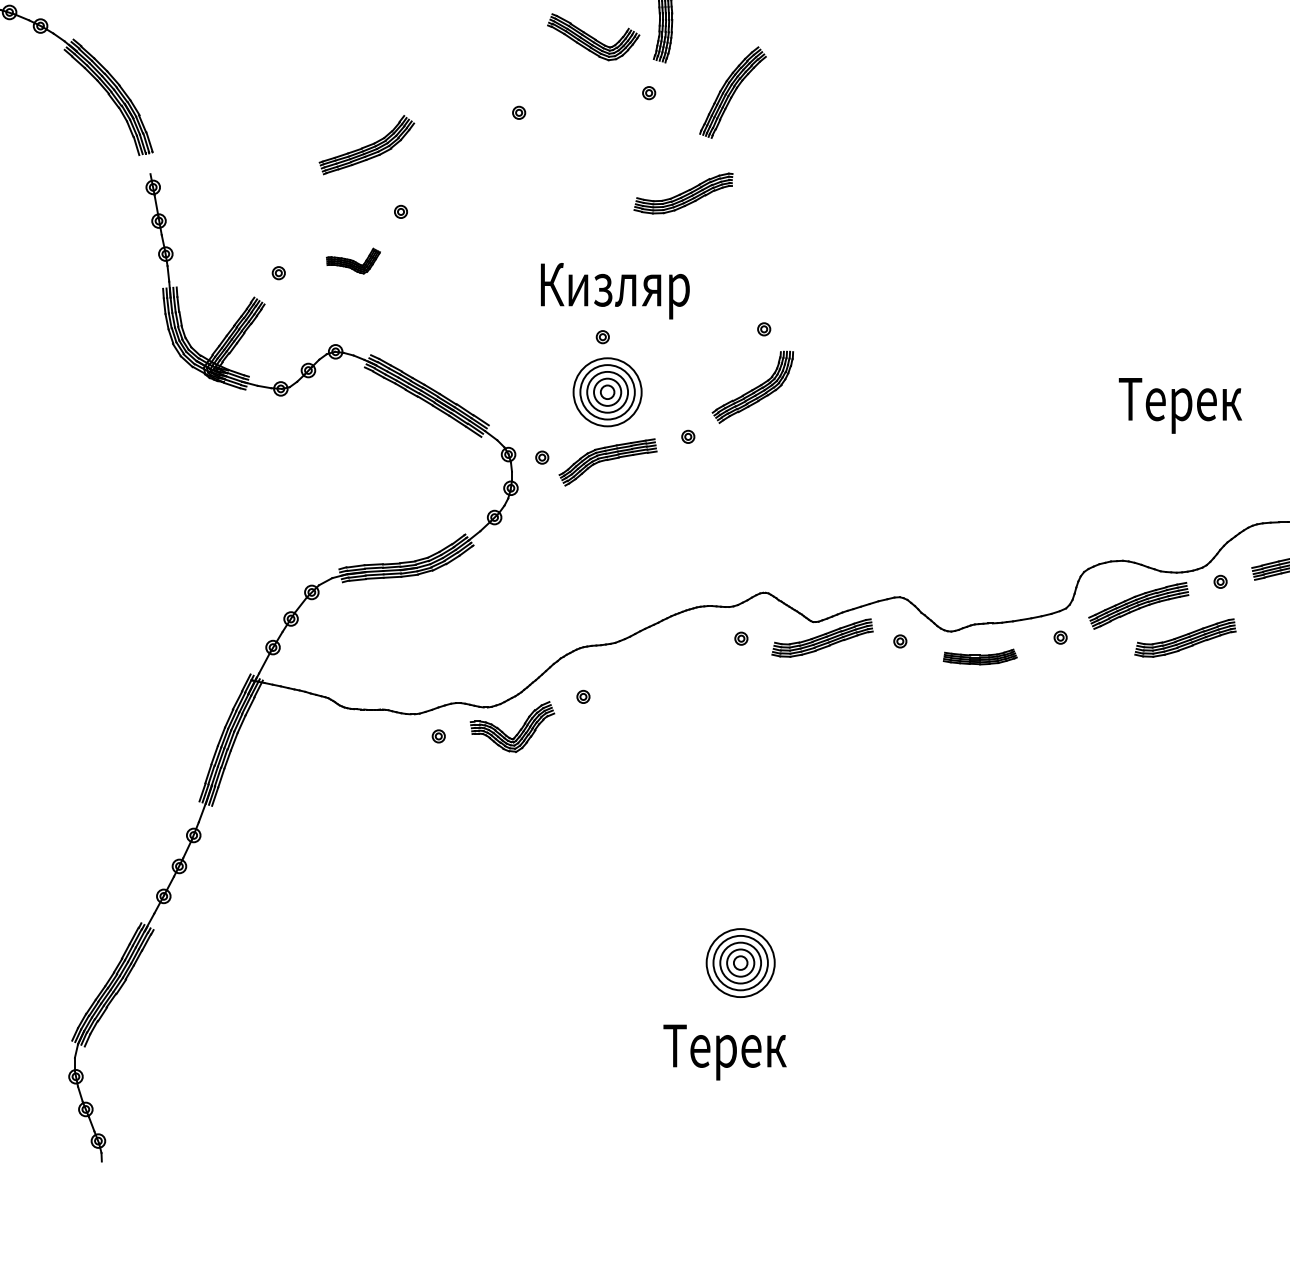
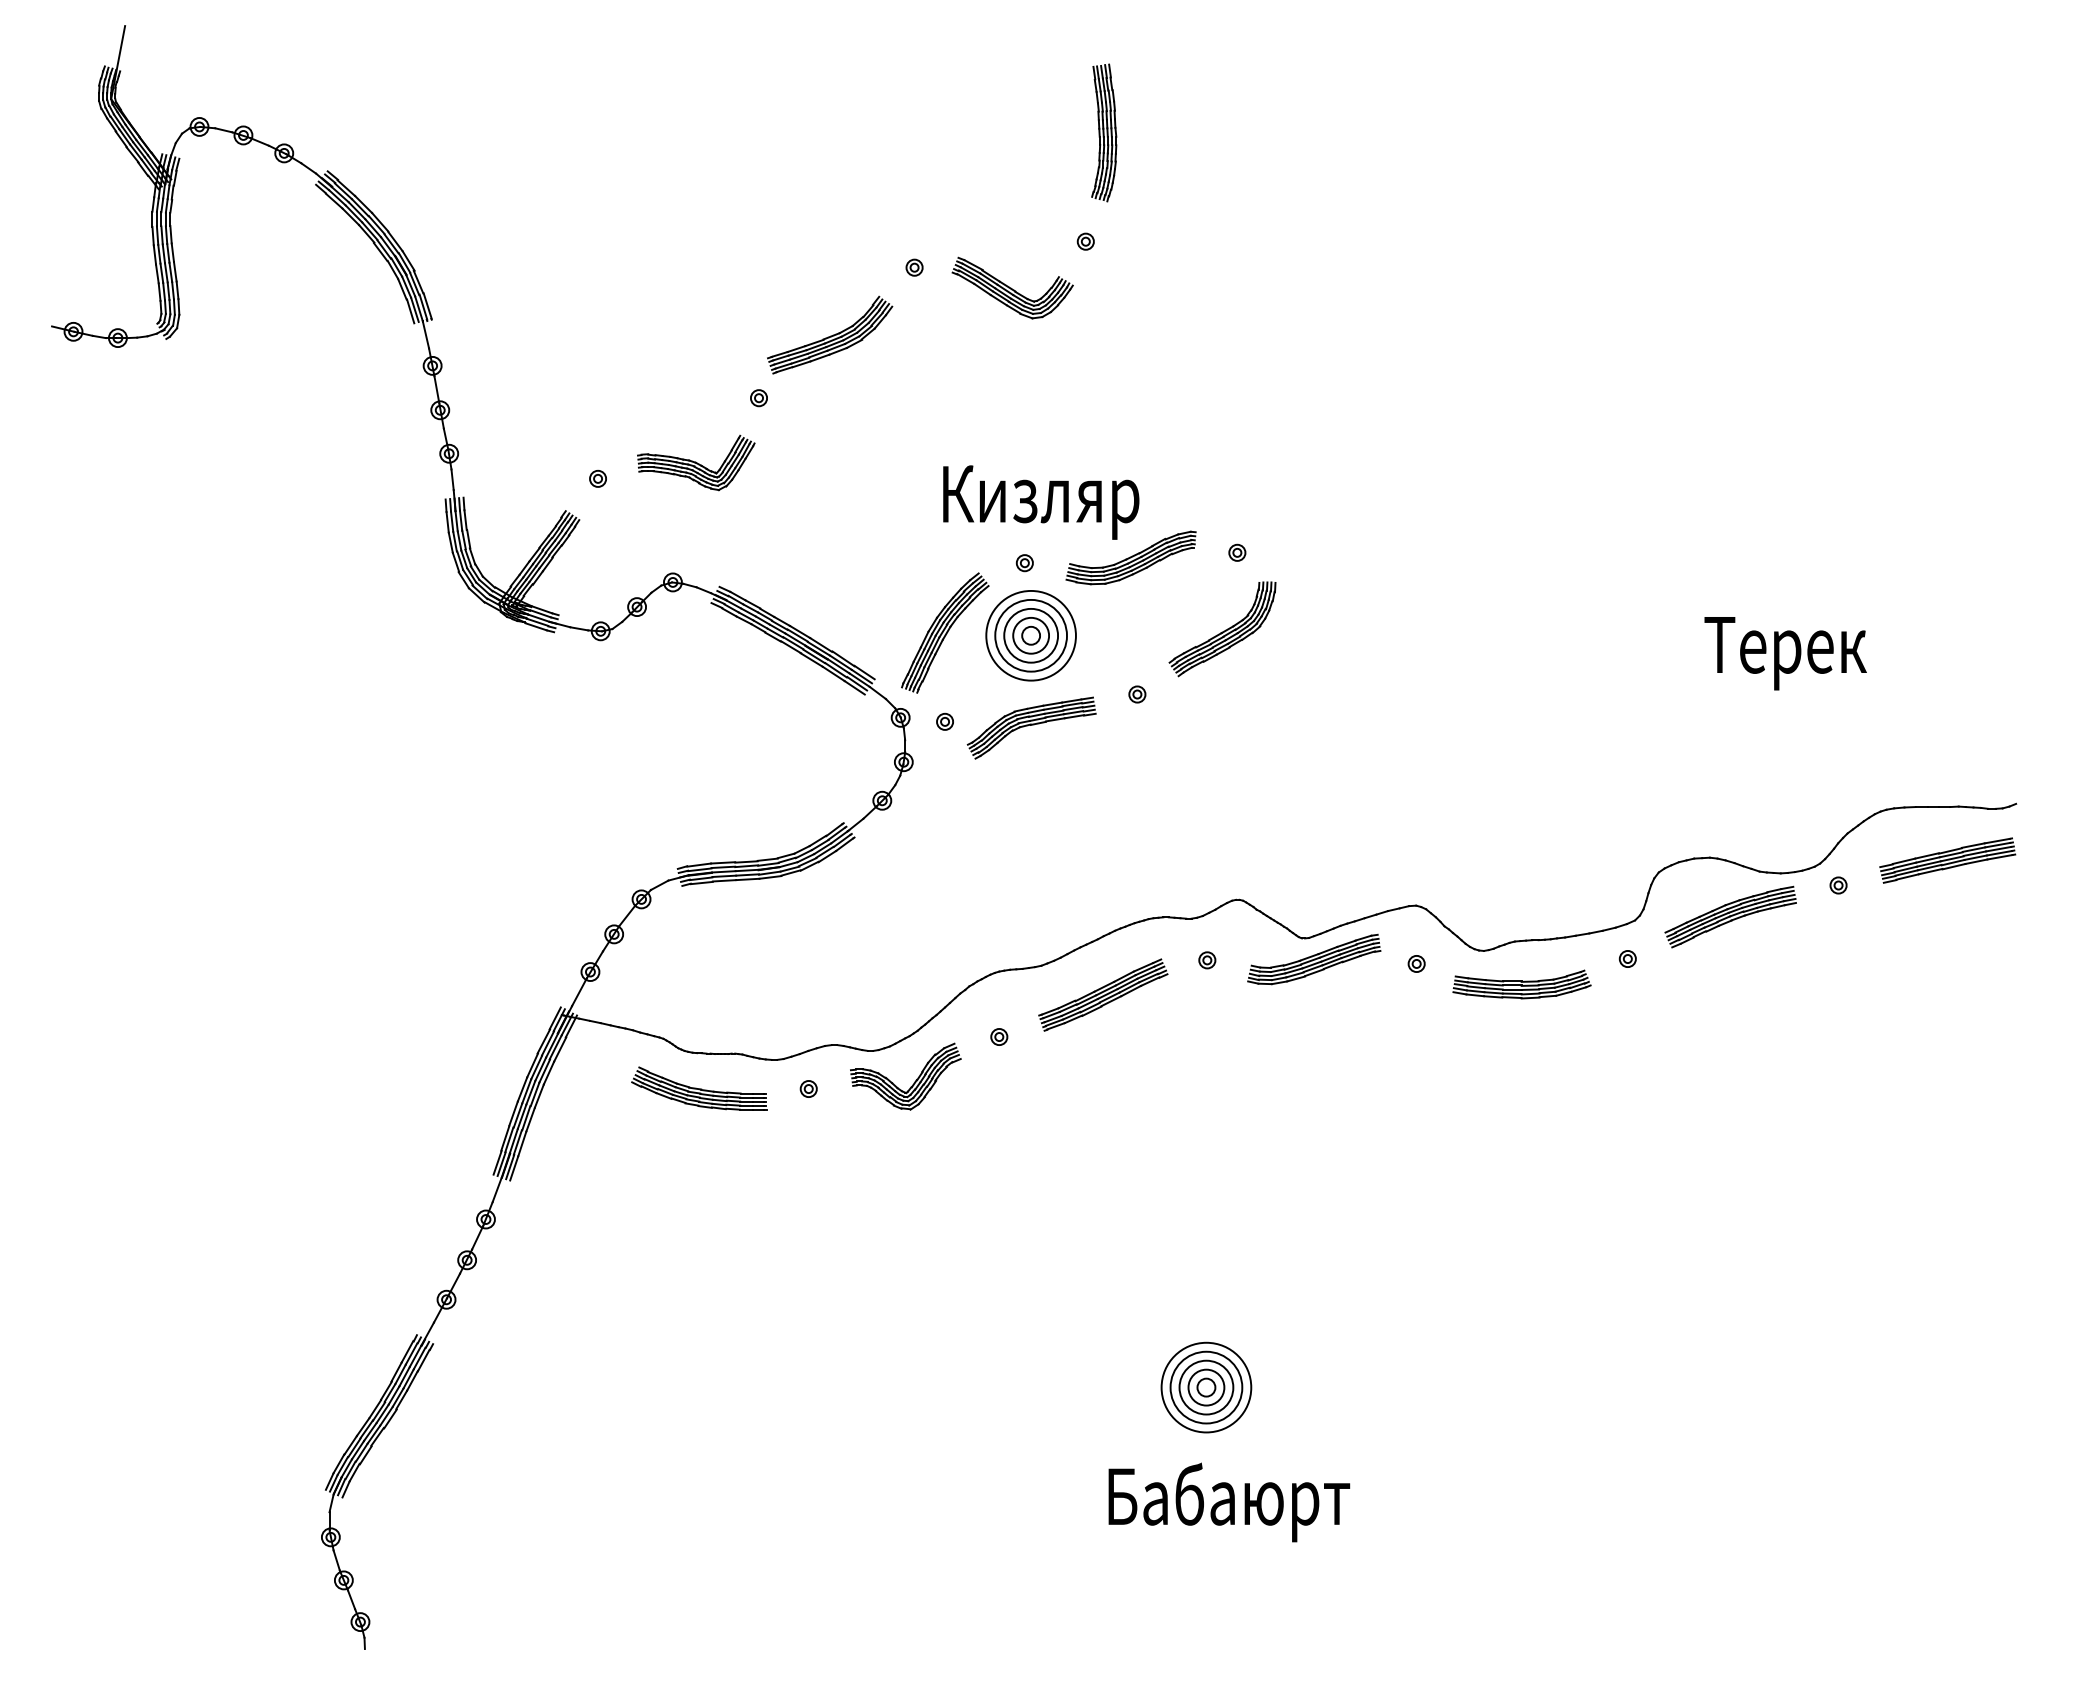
part: (593, 36) -> (1012, 287), moved
part: (733, 92) -> (945, 632), moved
part: (367, 144) -> (830, 334), moved
line: (147, 163) -> (425, 334), added
part: (683, 193) -> (1130, 557), moved
part: (353, 260) -> (696, 462), size x1.67
part: (1185, 638) -> (1792, 959), removed
part: (979, 657) -> (1521, 984), size x1.43
part: (662, 664) -> (1103, 994), added
part: (355, 736) -> (699, 1088), added
text: (756, 1050) -> (1227, 1502), Терек -> Бабаюрт

